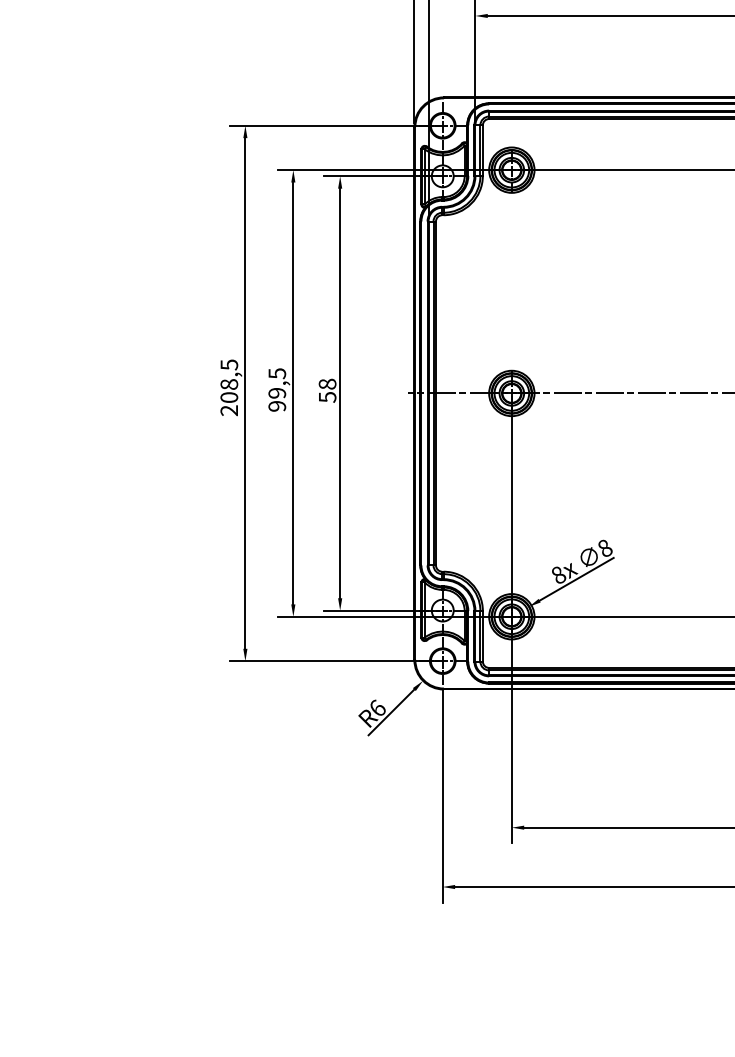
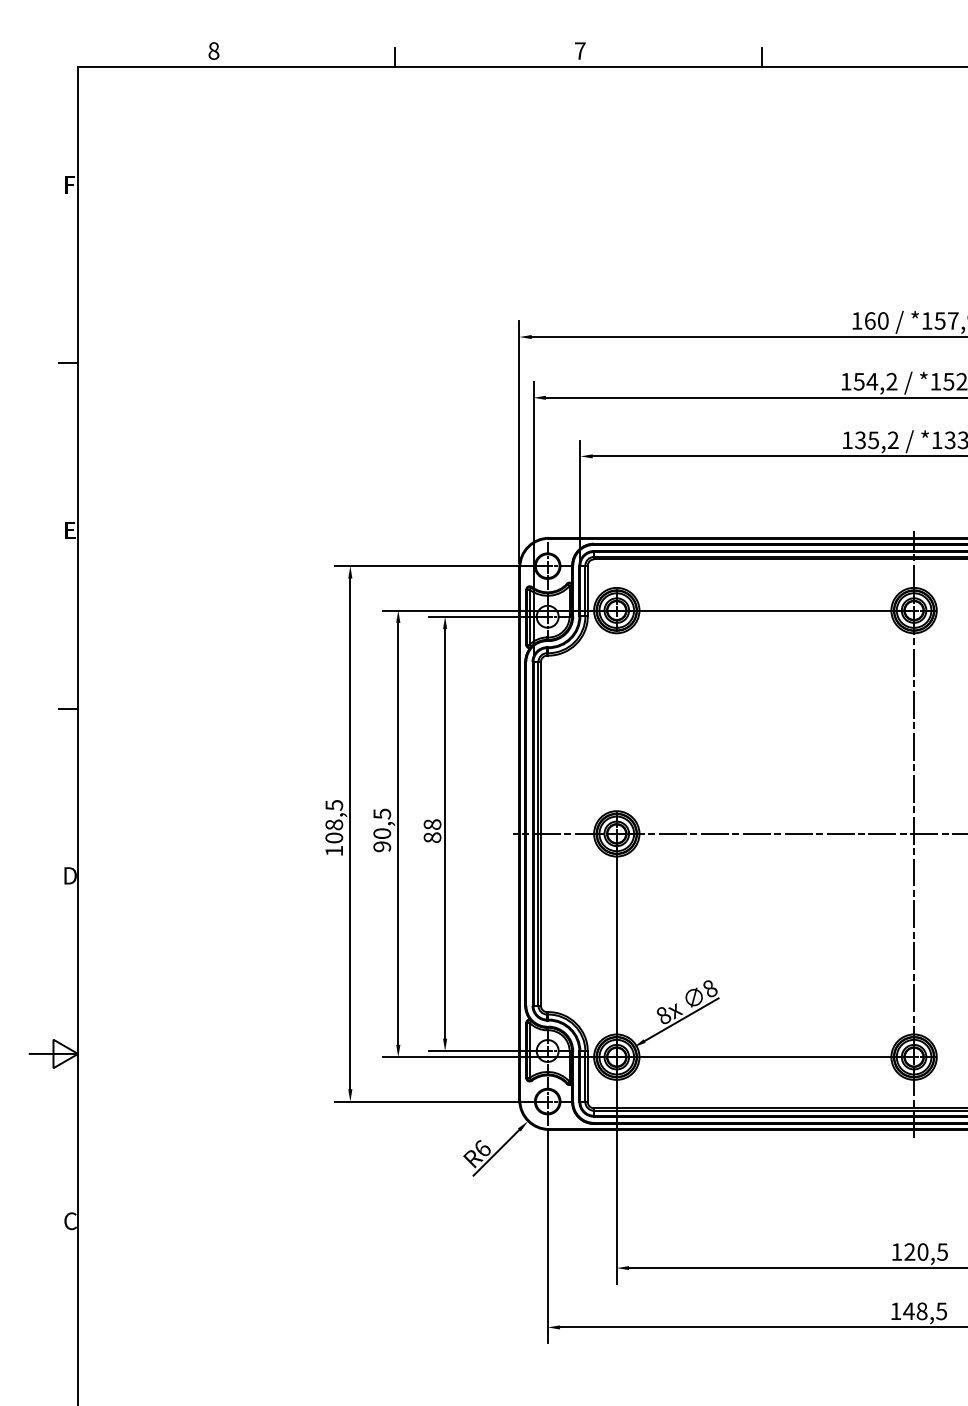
text: (277, 393) -> (382, 833), 99,5 -> 90,5
text: (327, 397) -> (432, 837), 58 -> 88
text: (228, 410) -> (333, 850), 208,5 -> 108,5

